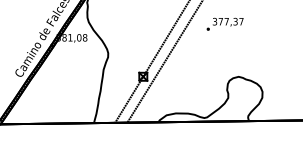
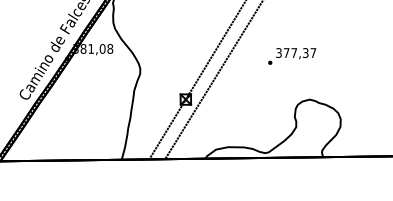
text: (225, 24) -> (292, 56), moved

